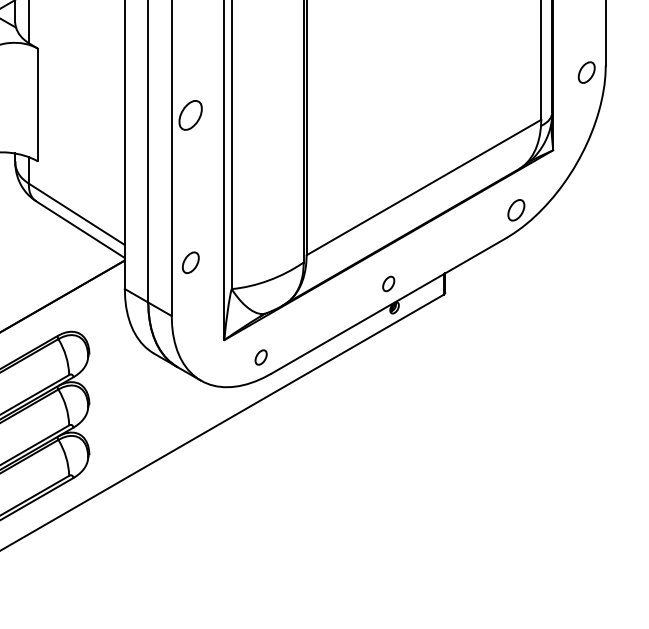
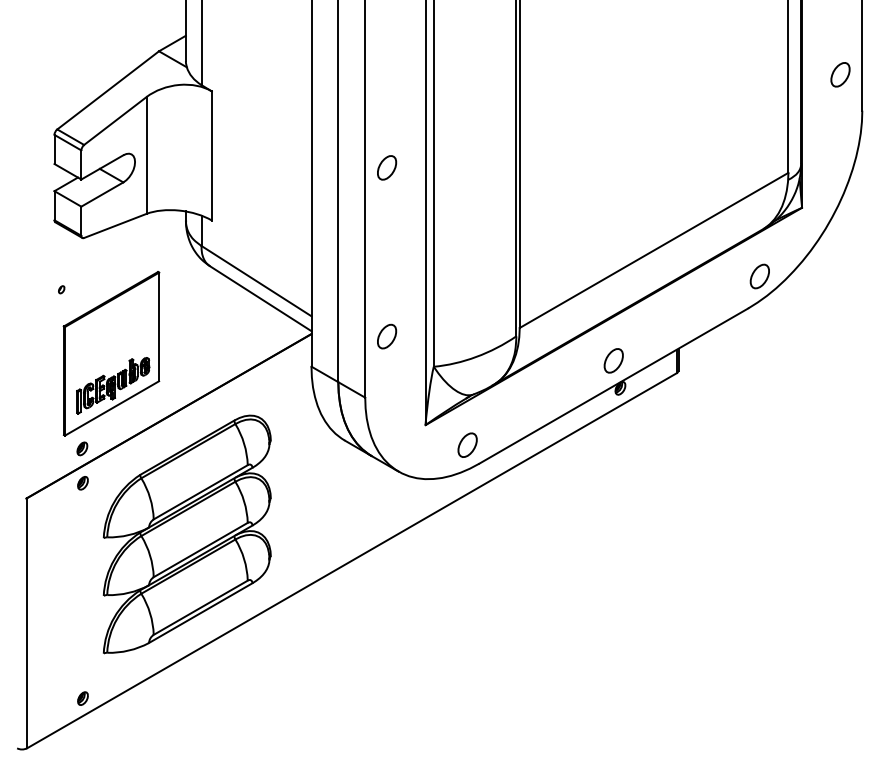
part: (586, 72) -> (840, 74), moved
part: (191, 115) -> (387, 167), size x0.71
part: (388, 283) -> (613, 360), size x1.43
part: (261, 356) -> (467, 444), size x1.43

